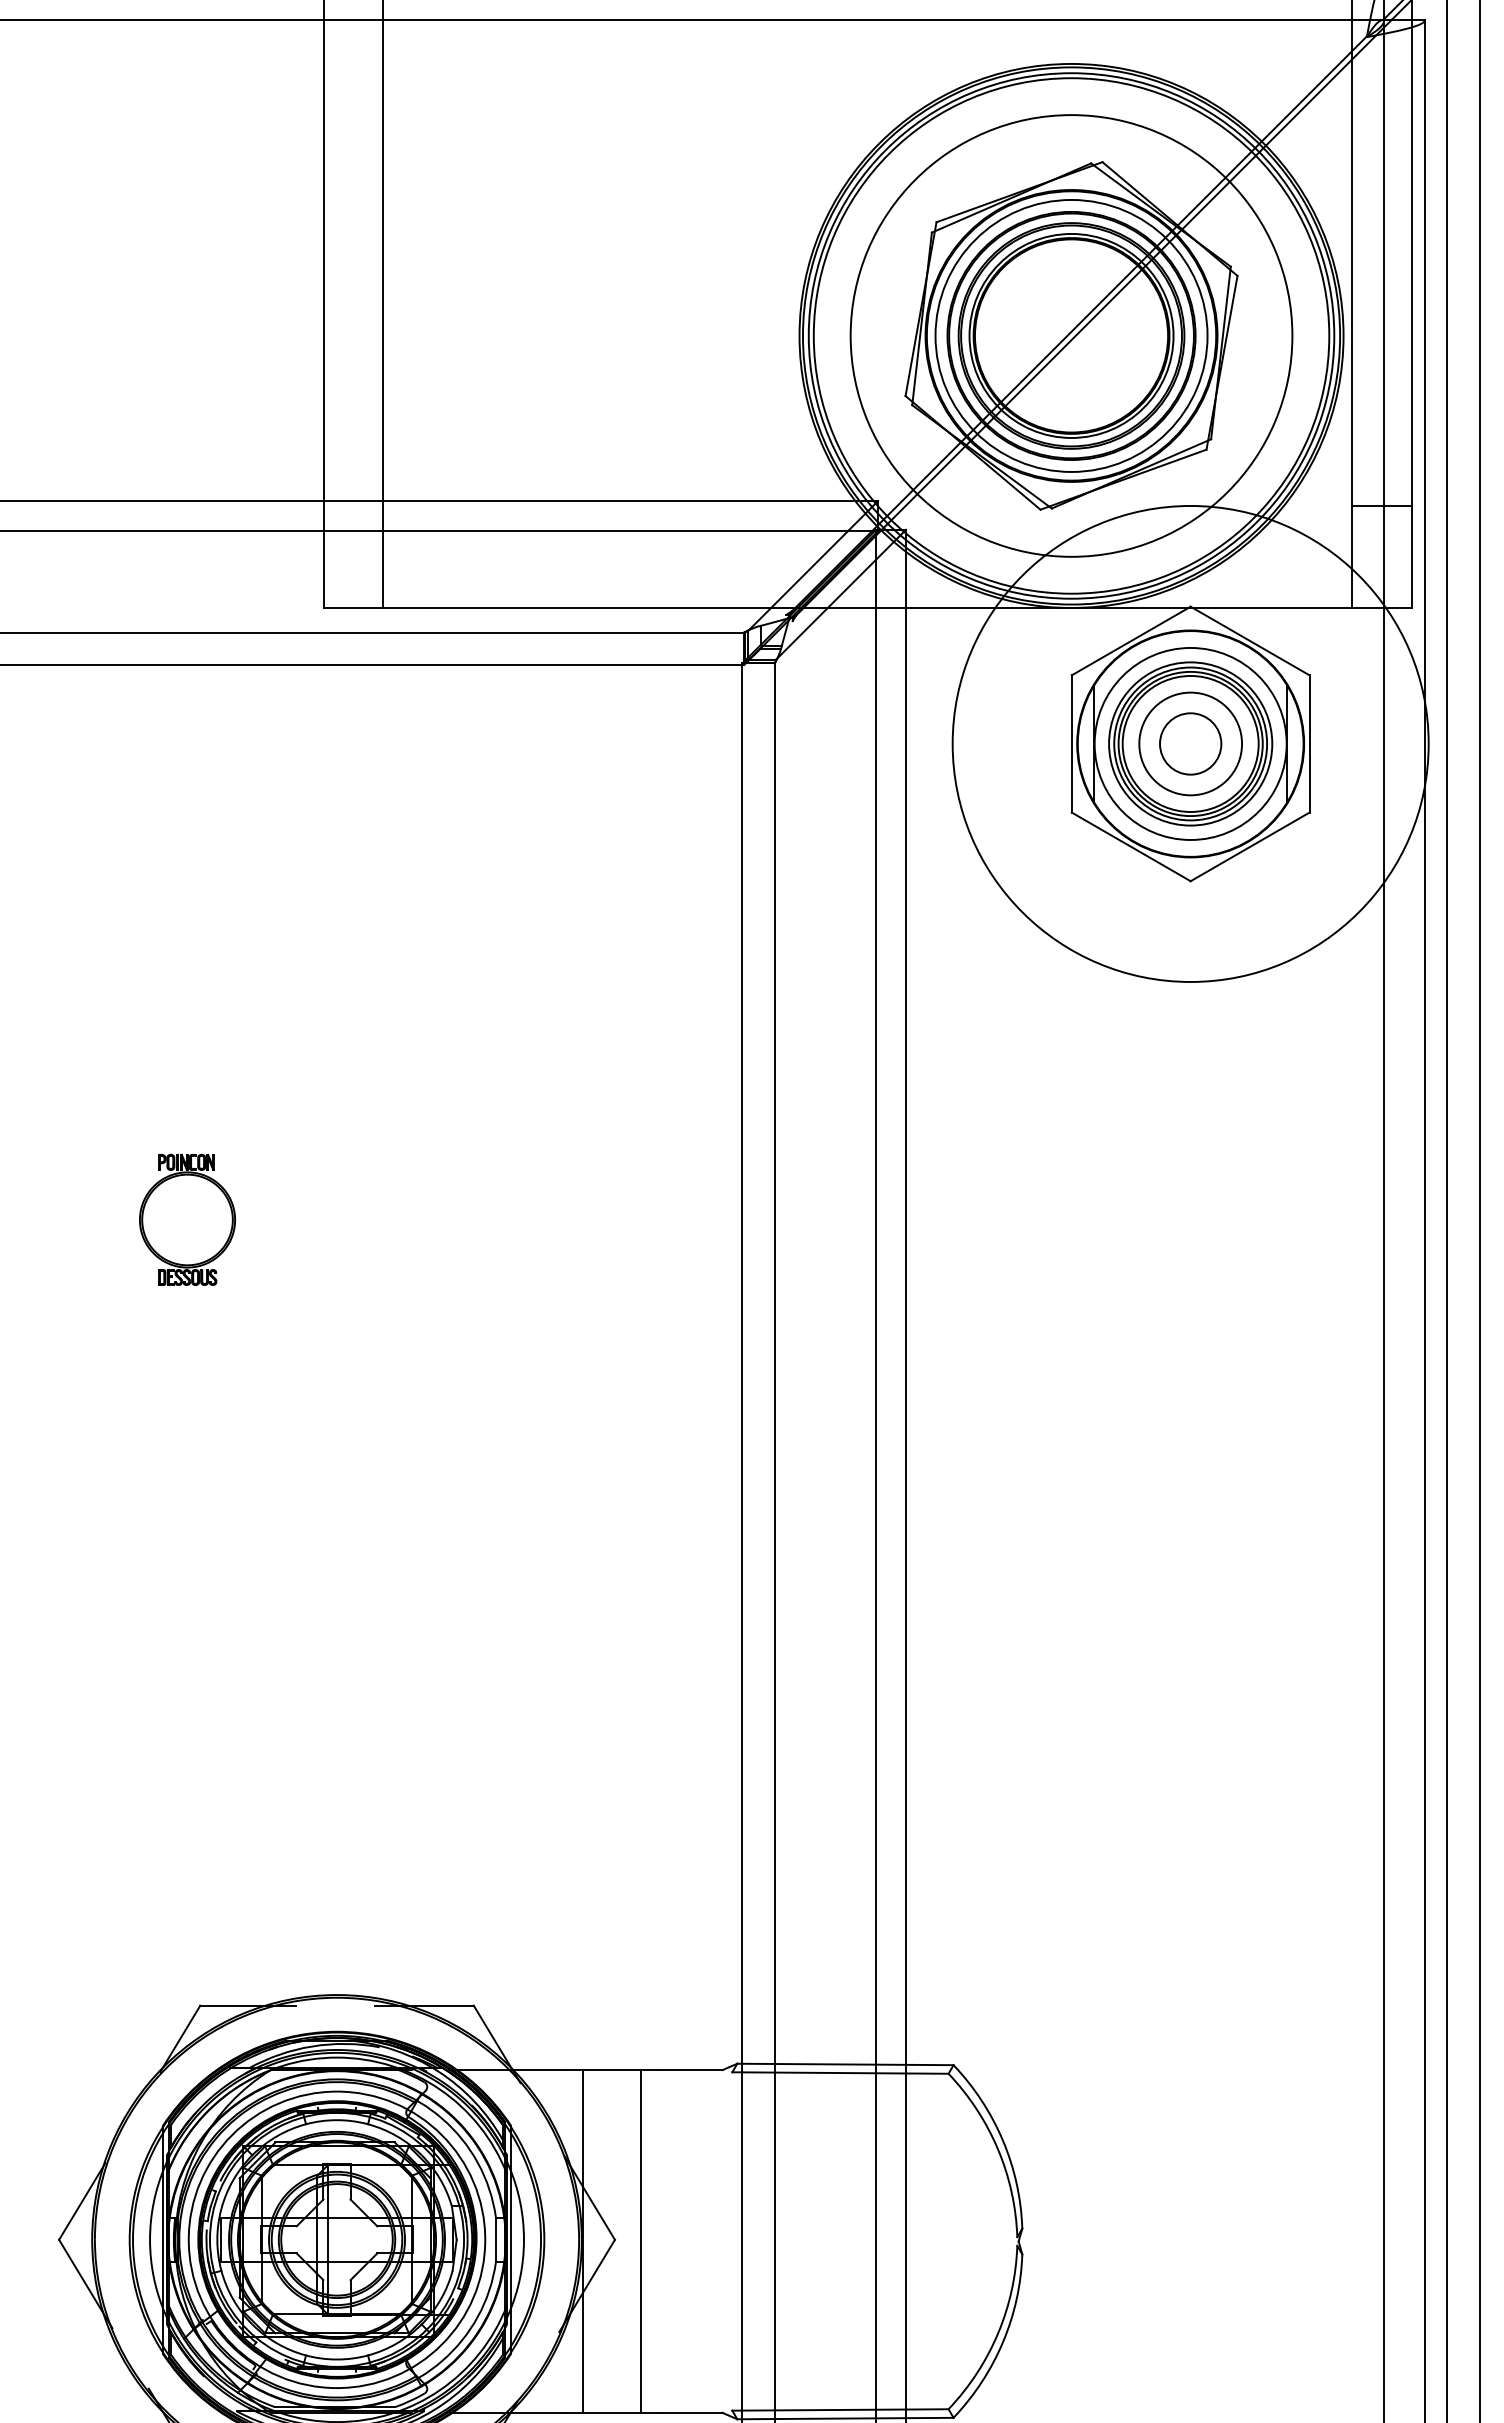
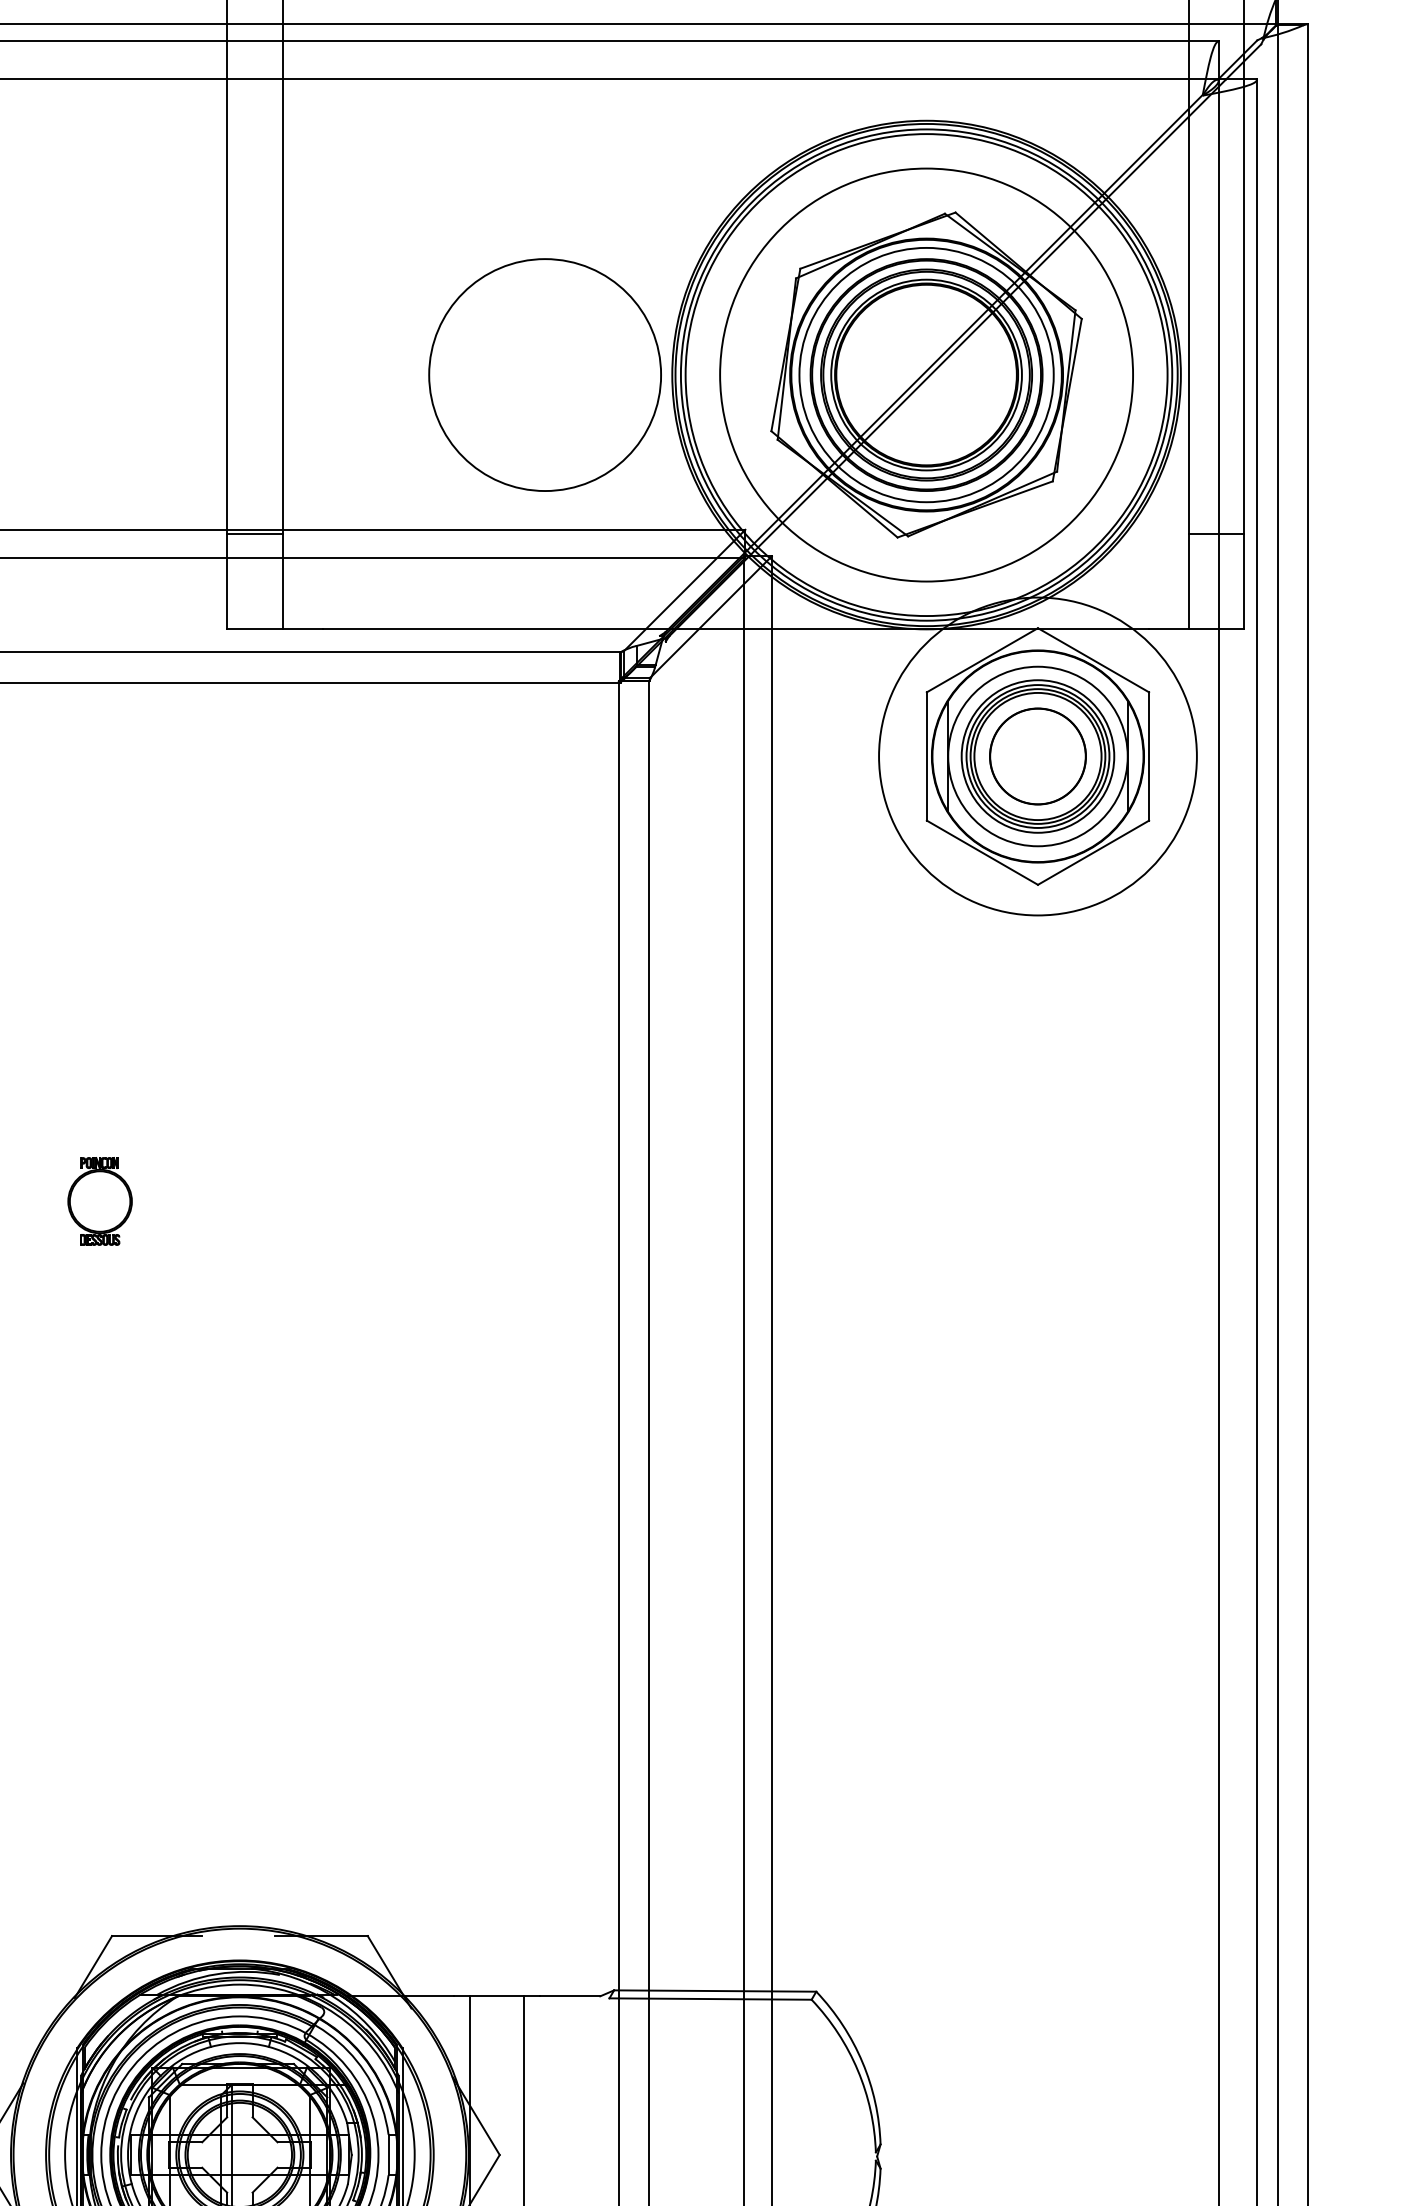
circle: (663, 335) -> (545, 374), added
line: (353, 505) -> (255, 533), added
circle: (1190, 743) -> (1037, 756), size x0.71
circle: (1190, 743) -> (1037, 756), size x1.67
part: (187, 1219) -> (100, 1201), size x0.71

